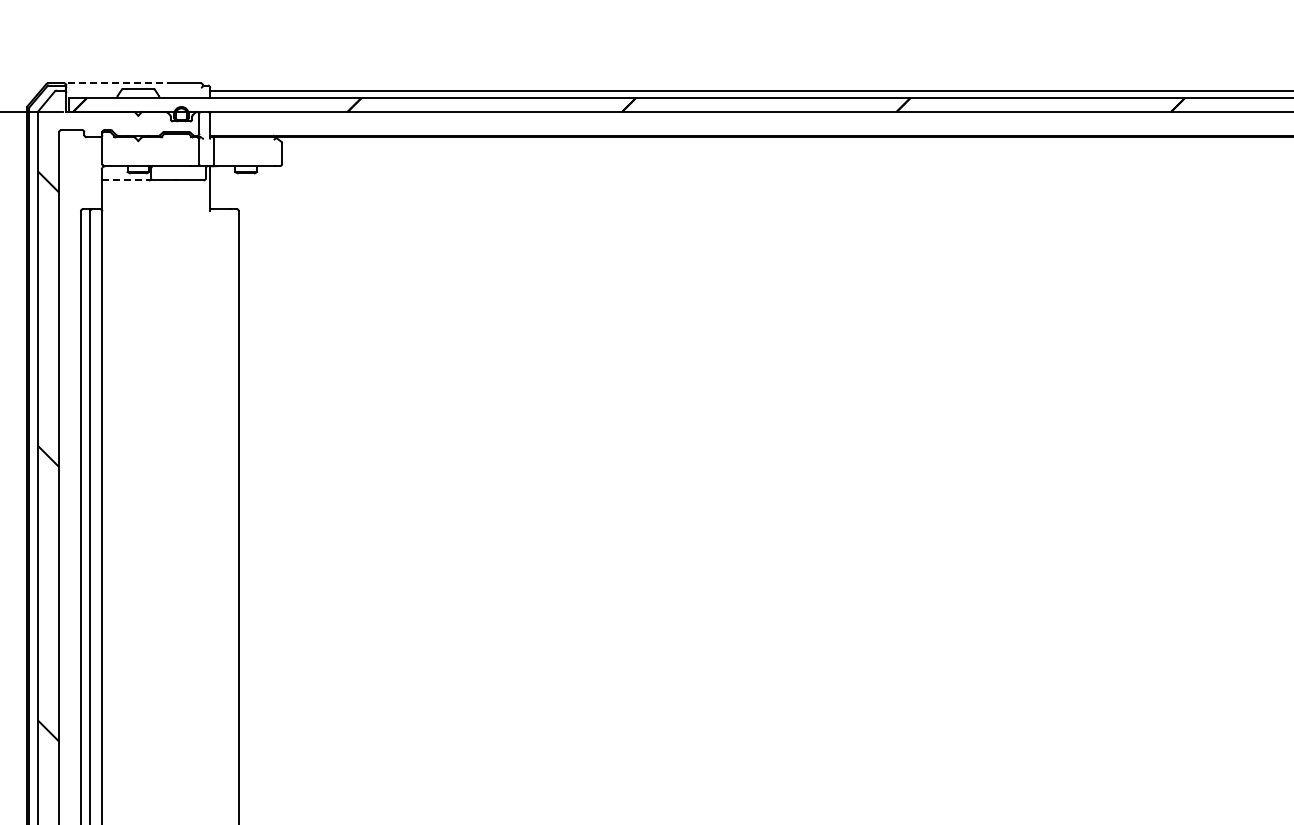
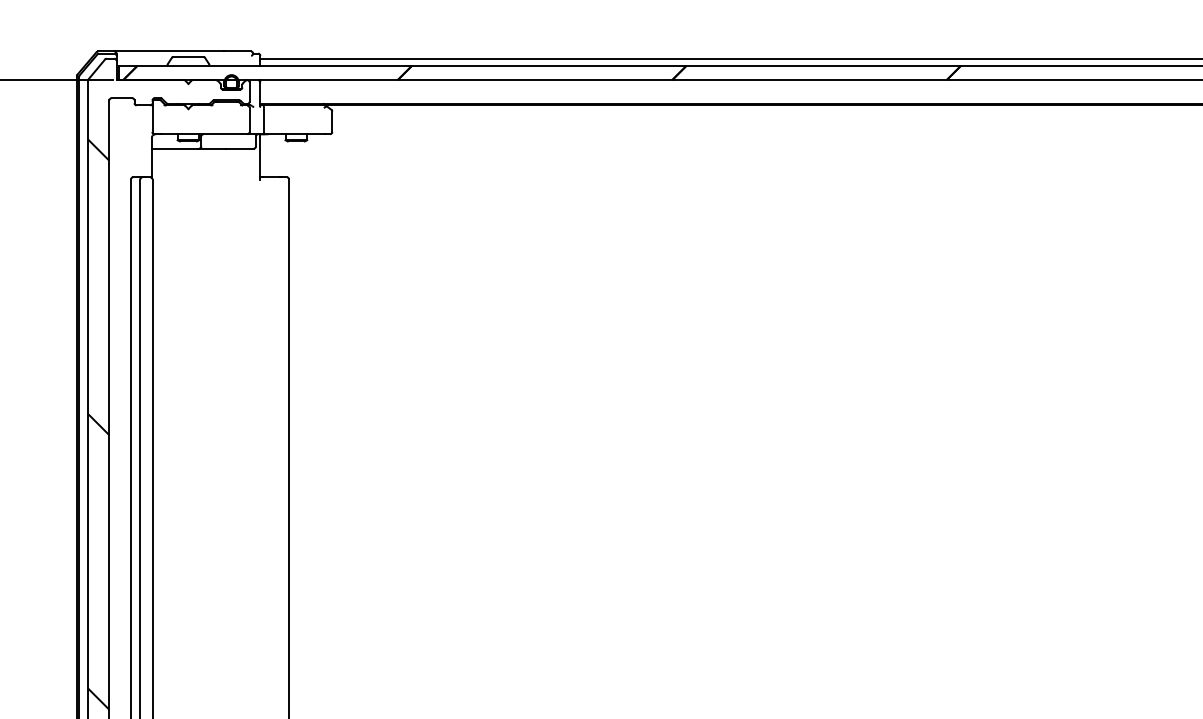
line: (118, 83) -> (168, 51), dashed -> solid
line: (125, 180) -> (175, 148), dashed -> solid

